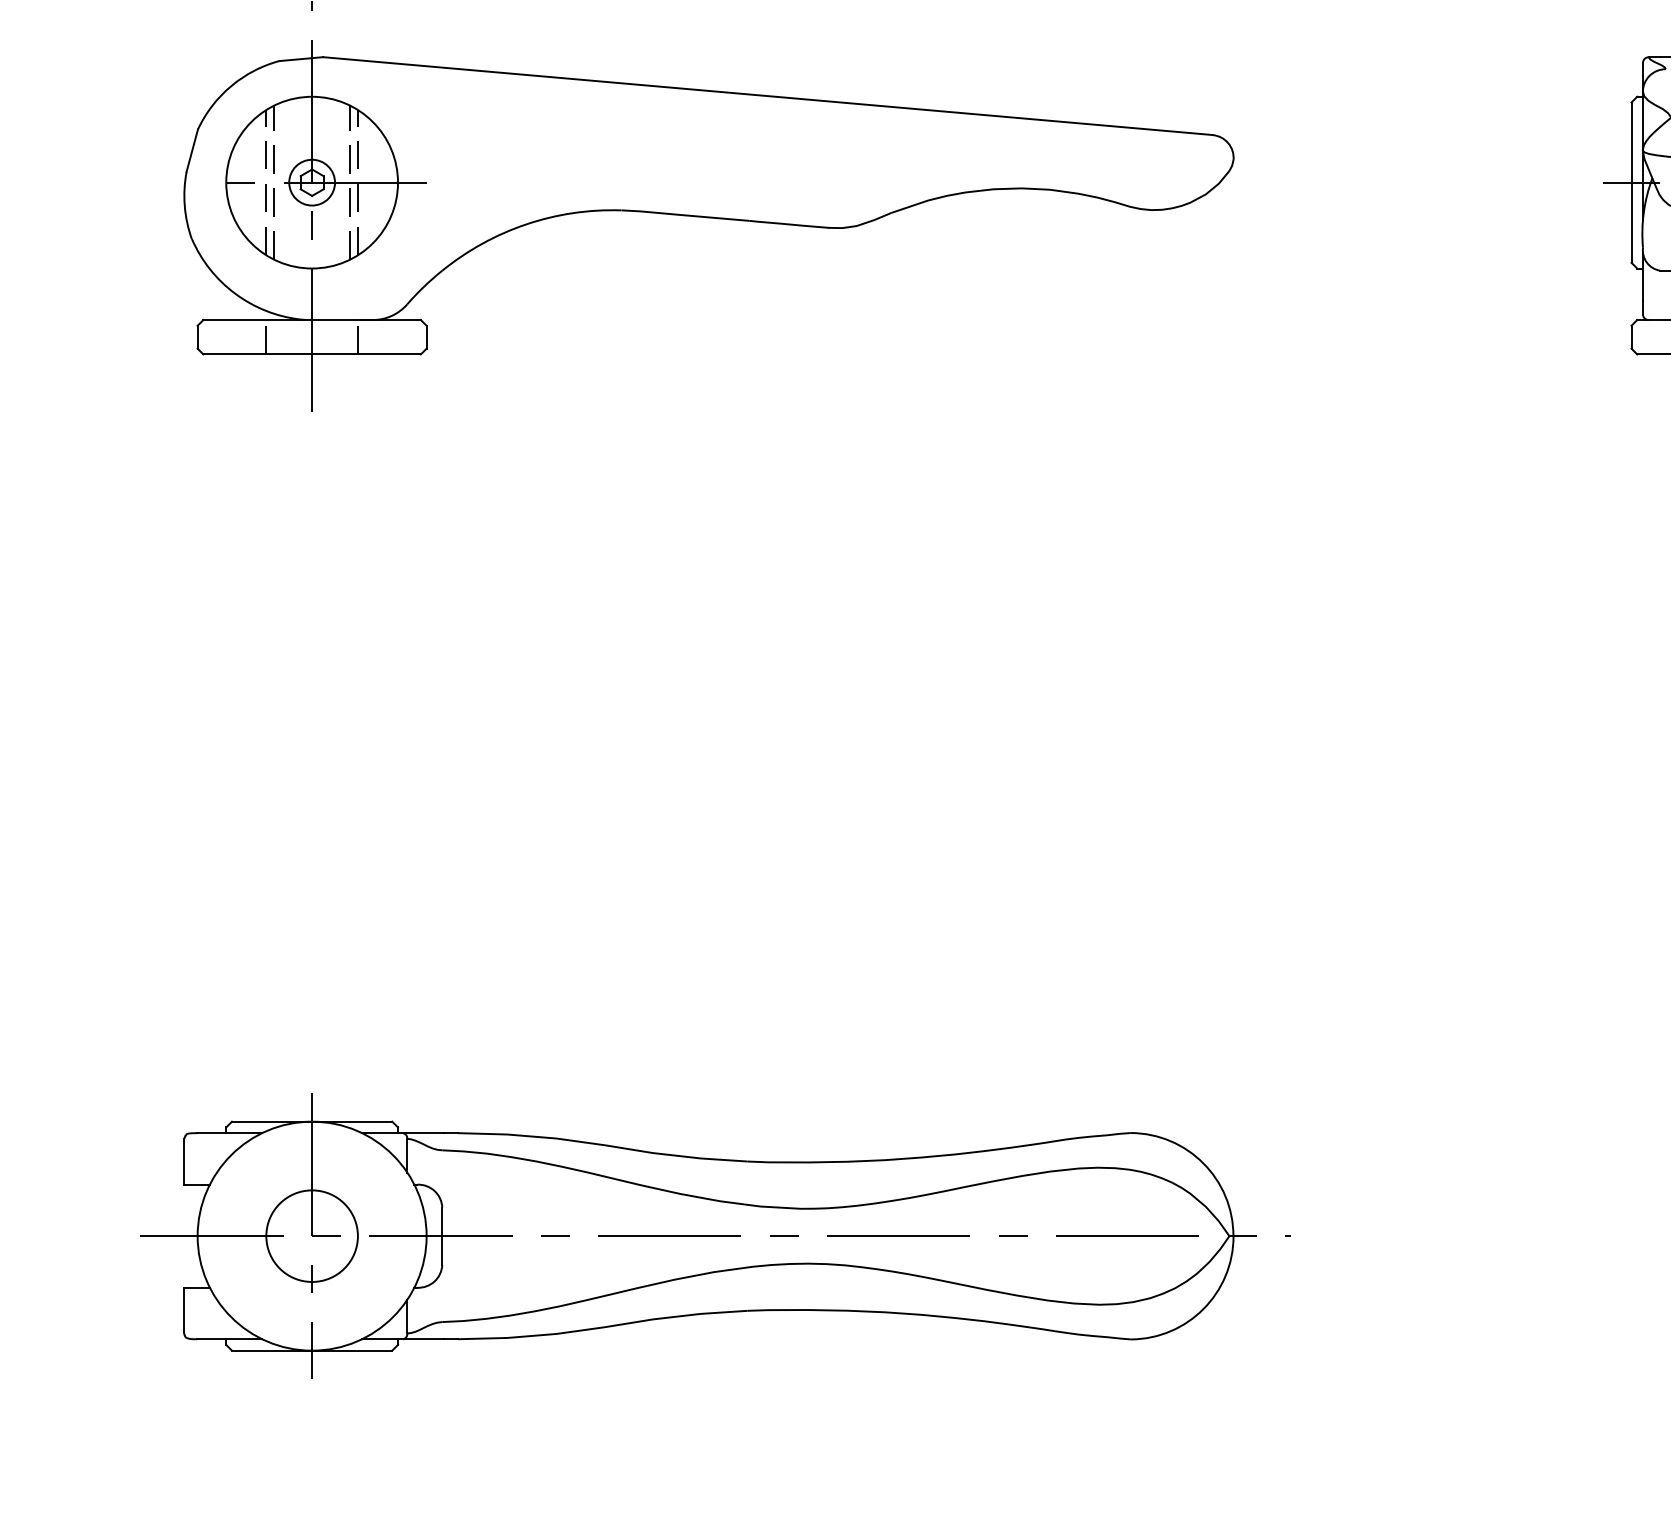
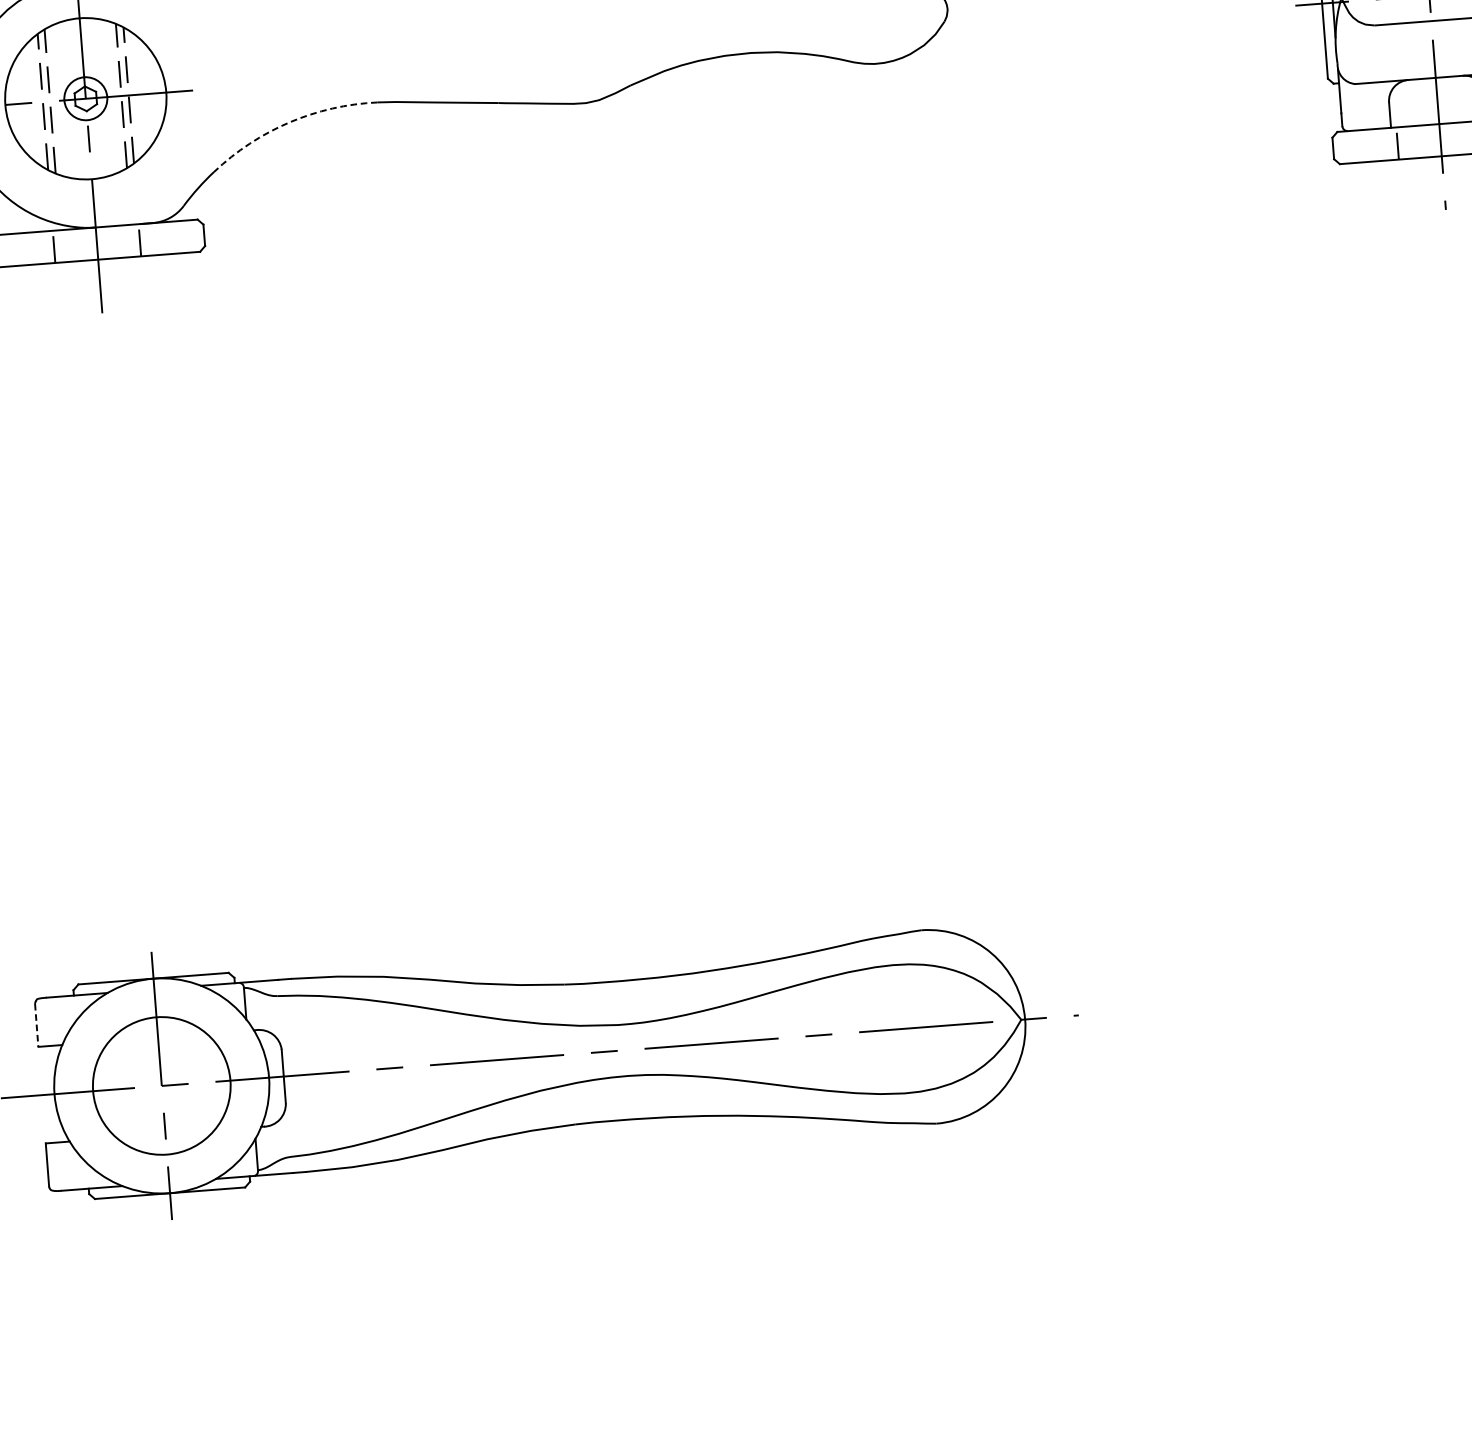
arc: (526, 224) -> (289, 122), solid -> dashed
line: (184, 1161) -> (36, 1025), solid -> dashed
circle: (311, 1235) -> (161, 1085), size x1.6

